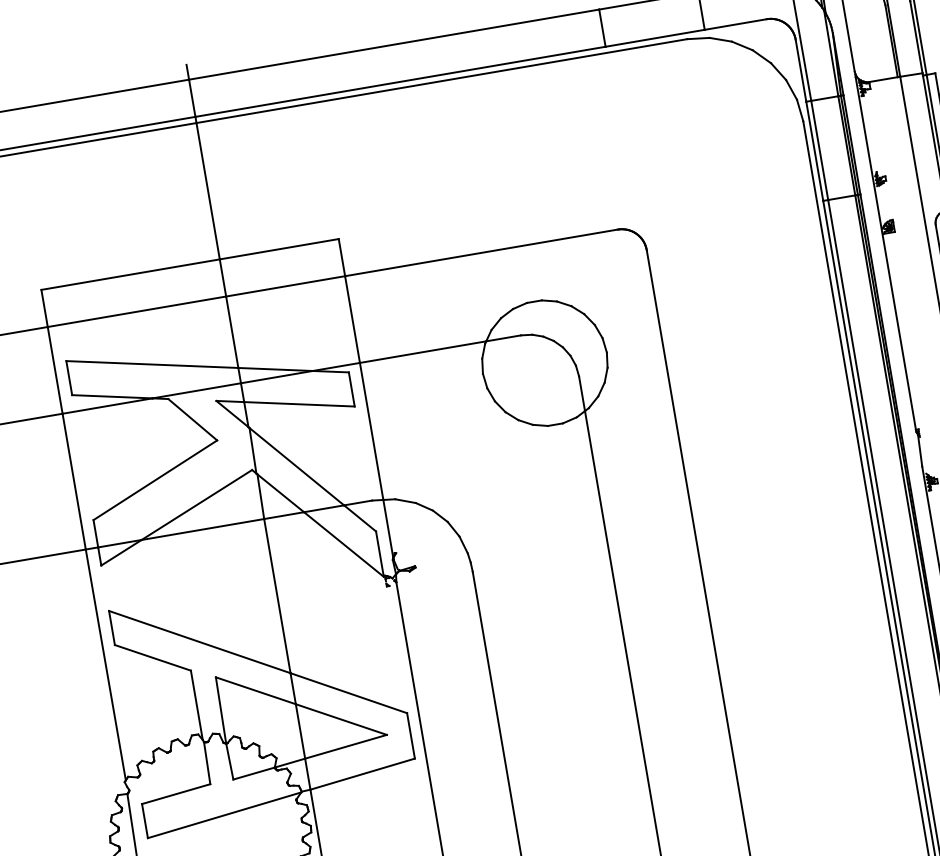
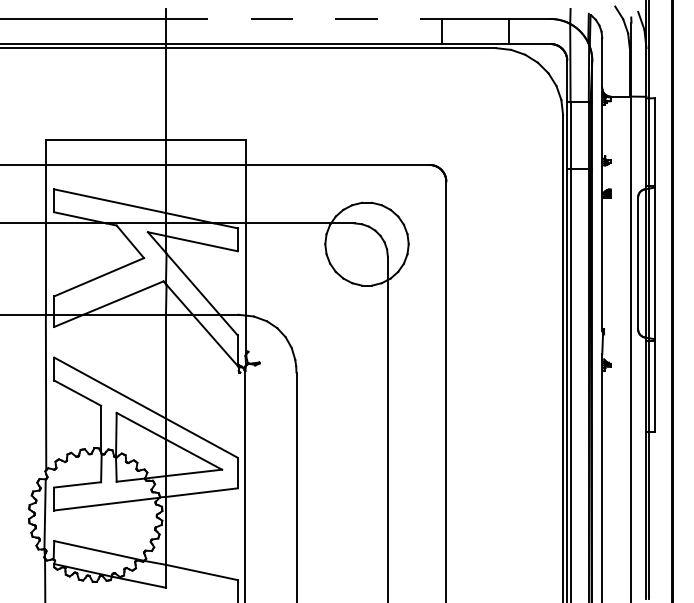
line: (394, 43) -> (304, 18), solid -> dashed

